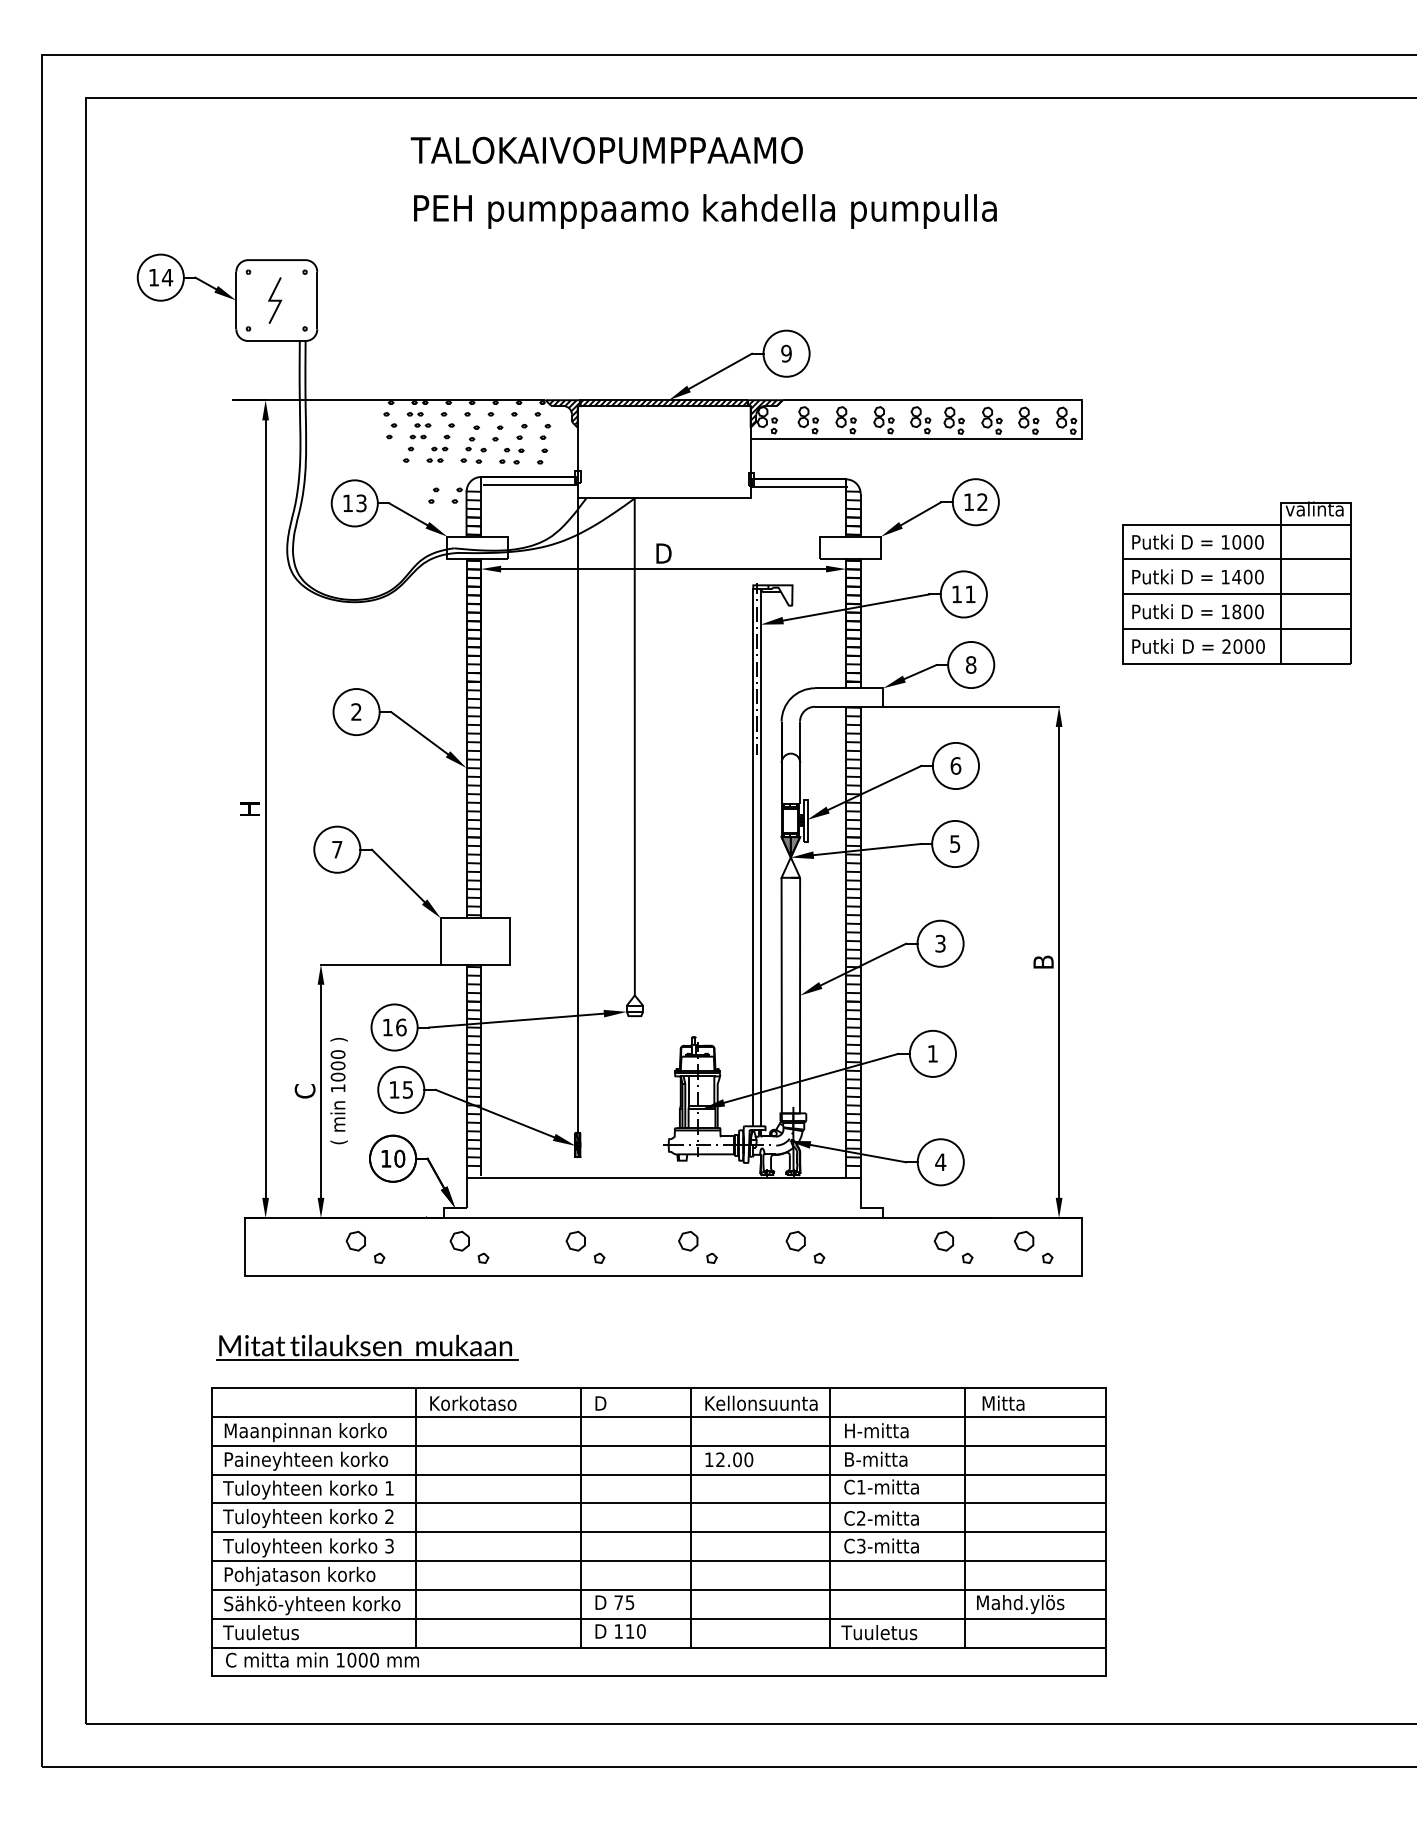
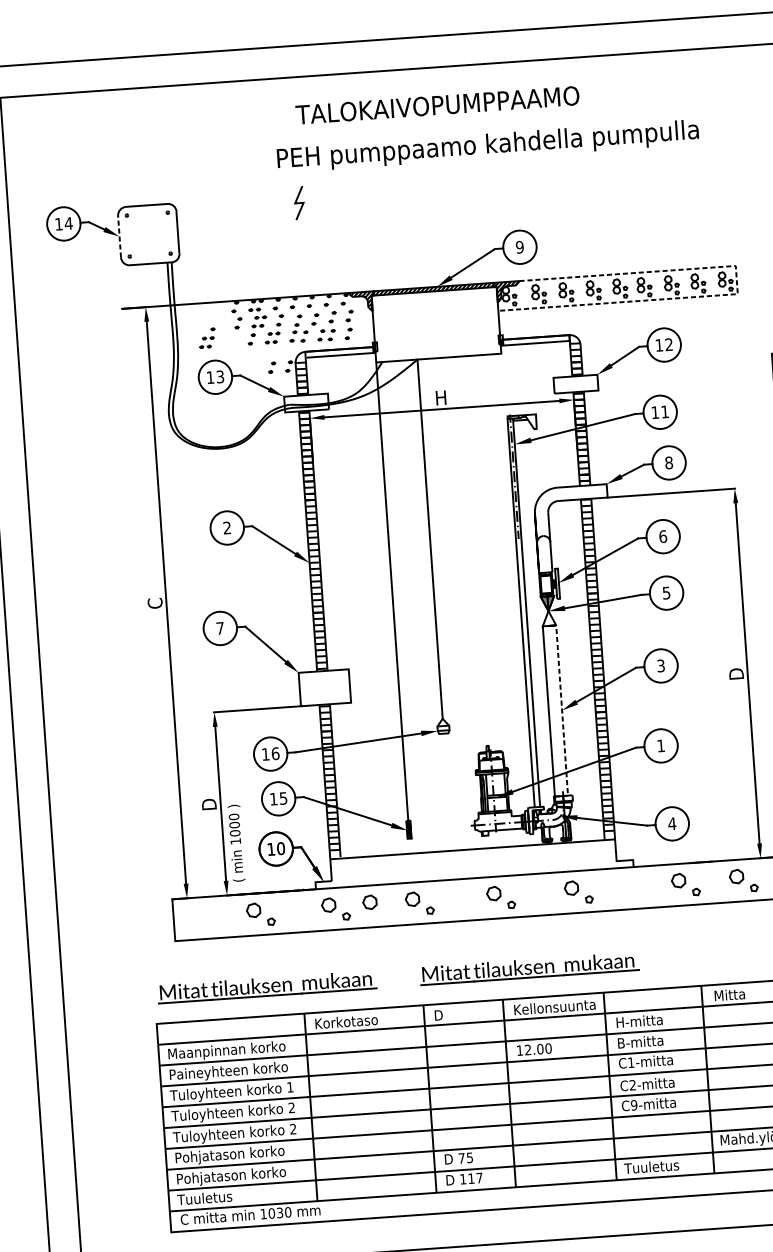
text: (606, 149) -> (437, 104), moved
text: (705, 211) -> (488, 146), moved
line: (236, 300) -> (119, 236), solid -> dashed
line: (275, 300) -> (299, 202), moved
line: (1082, 436) -> (738, 292), solid -> dashed
part: (347, 448) -> (207, 337), added
text: (663, 553) -> (441, 397), D -> H
text: (249, 808) -> (154, 603), H -> C
text: (1043, 961) -> (736, 673), B -> D
line: (800, 1005) -> (562, 717), solid -> dashed
text: (304, 1090) -> (208, 804), C -> D
text: (338, 1091) -> (236, 843), moved
part: (516, 1240) -> (369, 901), added
part: (730, 1347) -> (529, 968), added
text: (860, 1545) -> (633, 1104), C3-mitta -> C9-mitta
text: (389, 1546) -> (293, 1129), 3 -> 2
text: (312, 1605) -> (240, 1175), Sähkö-yhteen korko -> Pohjatason korko
text: (641, 1631) -> (479, 1178), 110 -> 117
text: (362, 1659) -> (279, 1212), 1000 -> 1030

